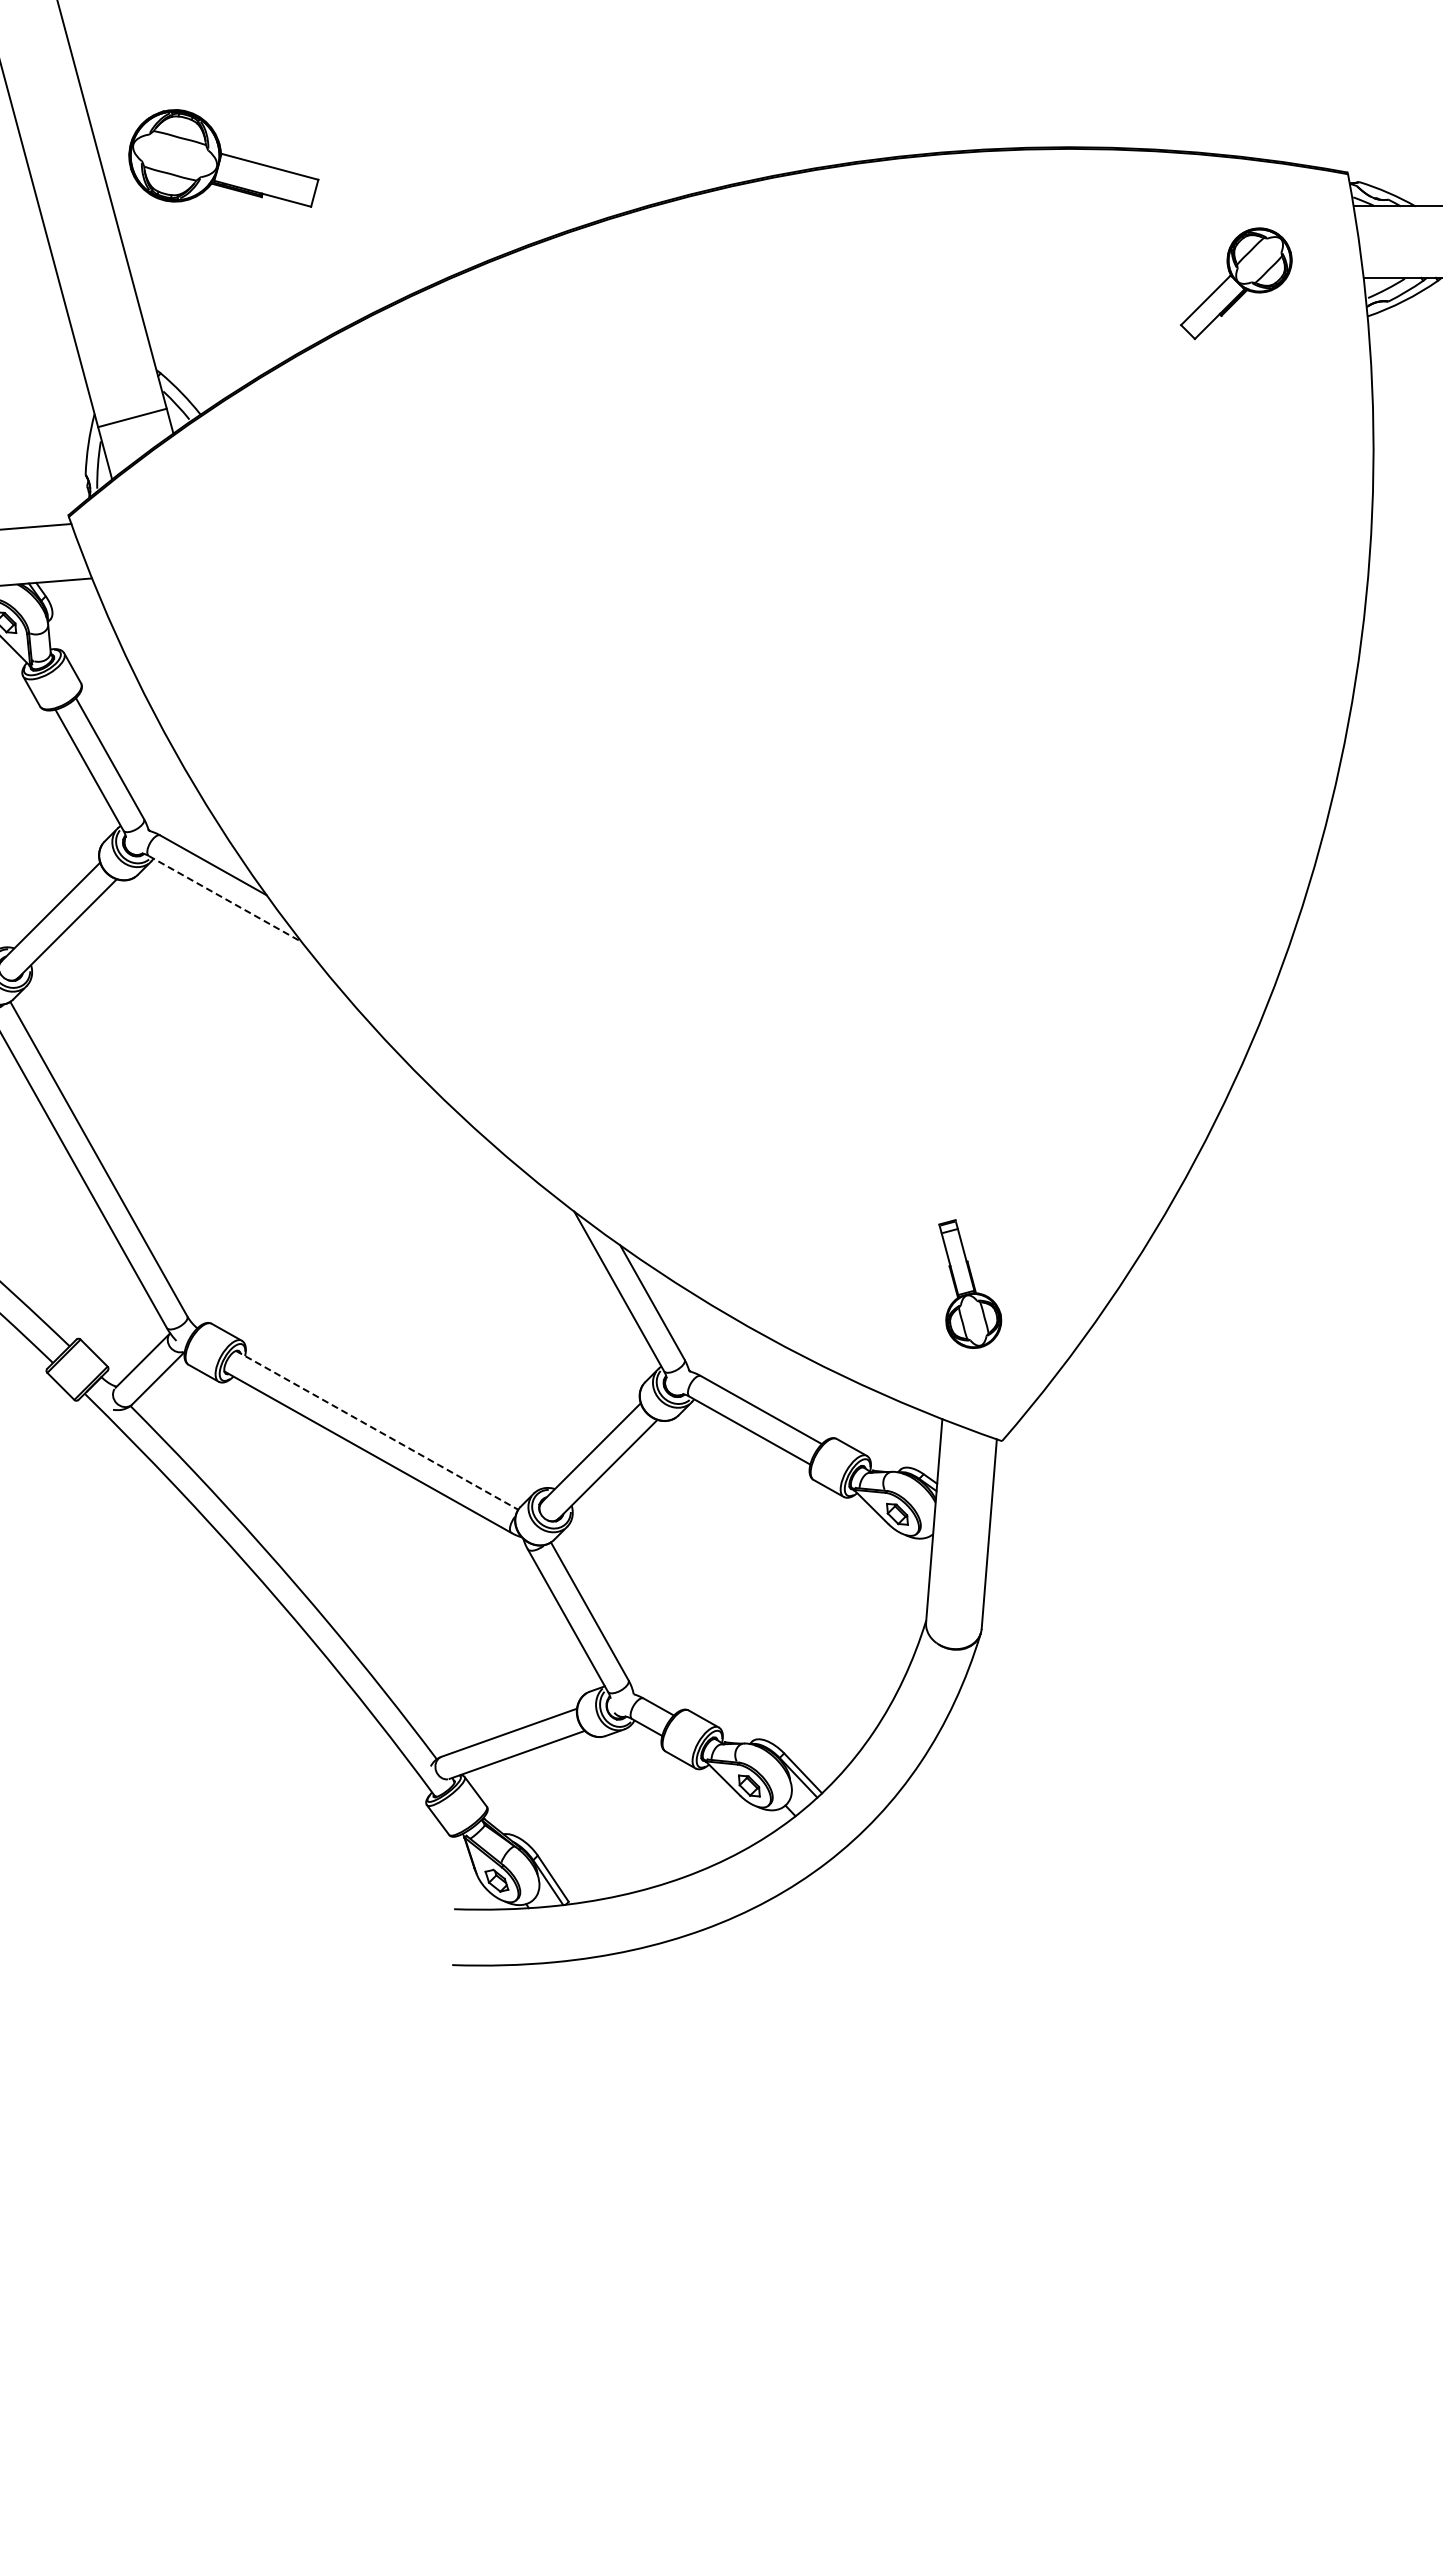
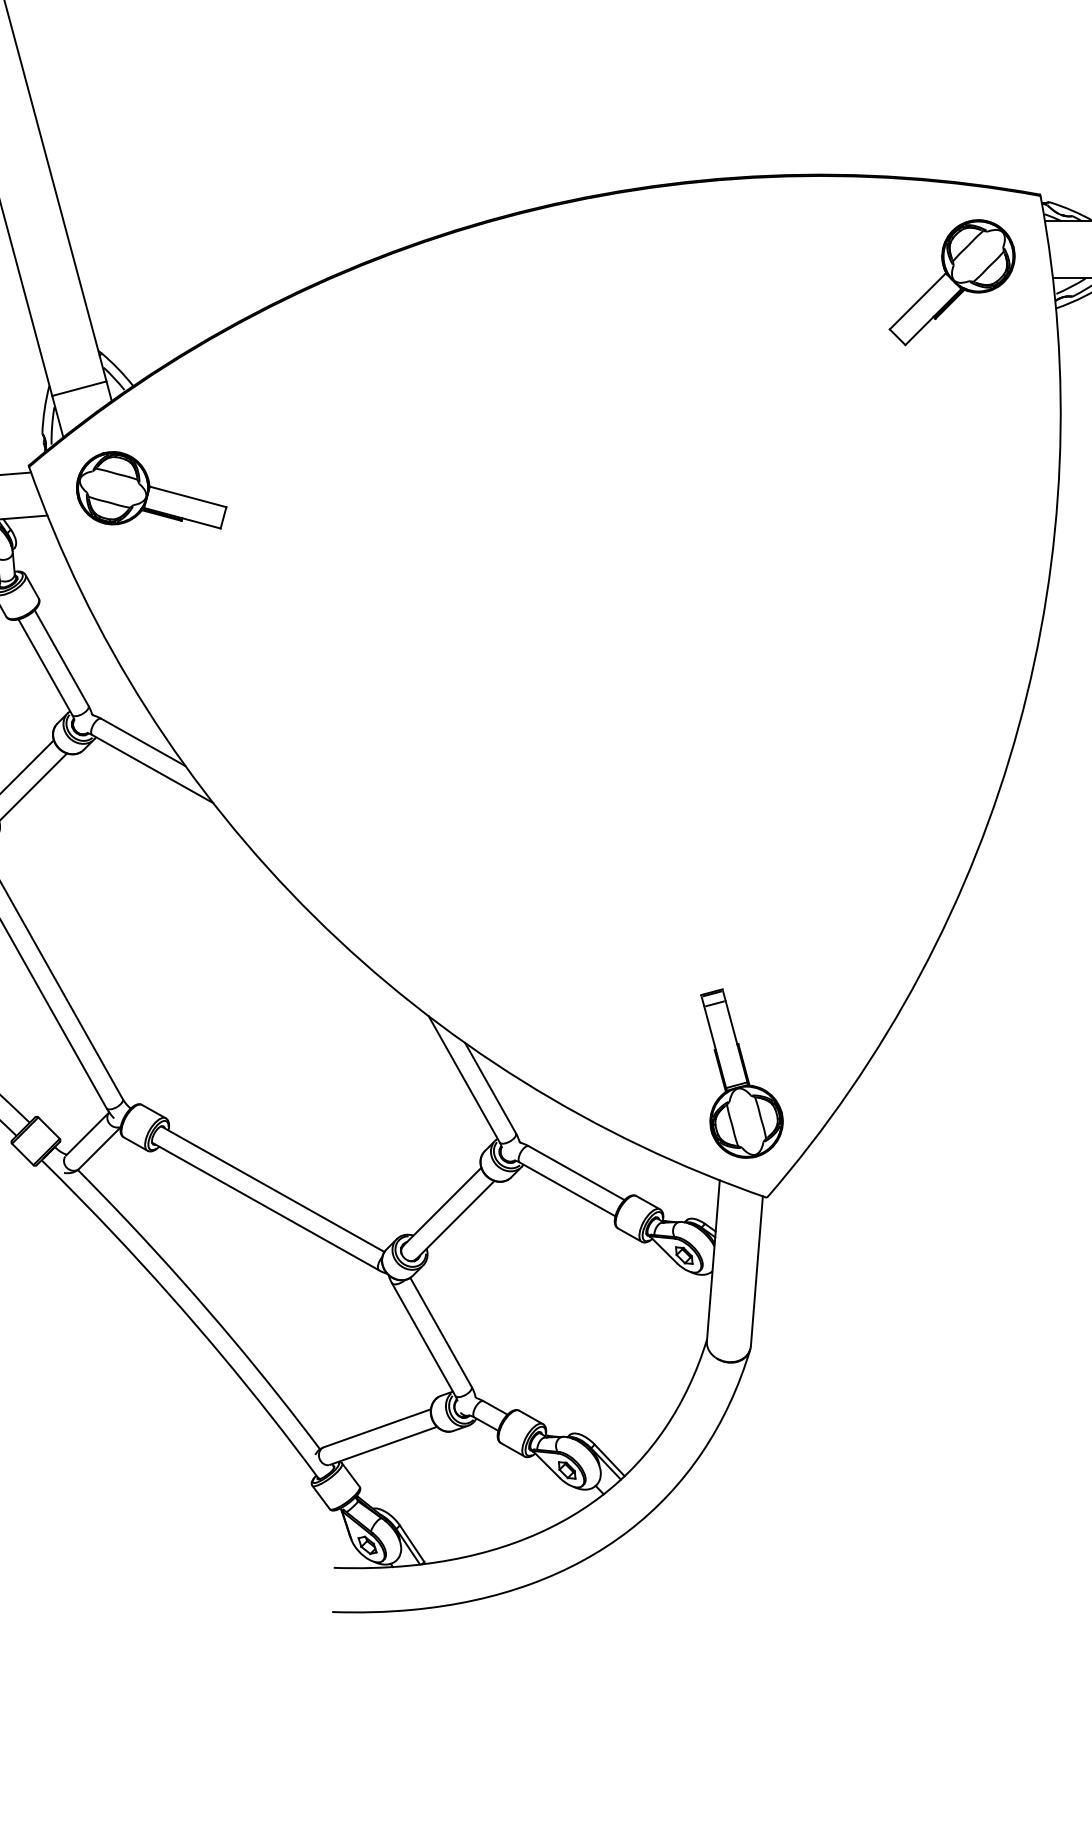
part: (223, 158) -> (151, 490), moved
part: (1236, 283) -> (952, 282), size x1.43
line: (225, 899) -> (152, 769), dashed -> solid
part: (969, 1283) -> (741, 1073), size x1.67
line: (377, 1430) -> (273, 1189), dashed -> solid

